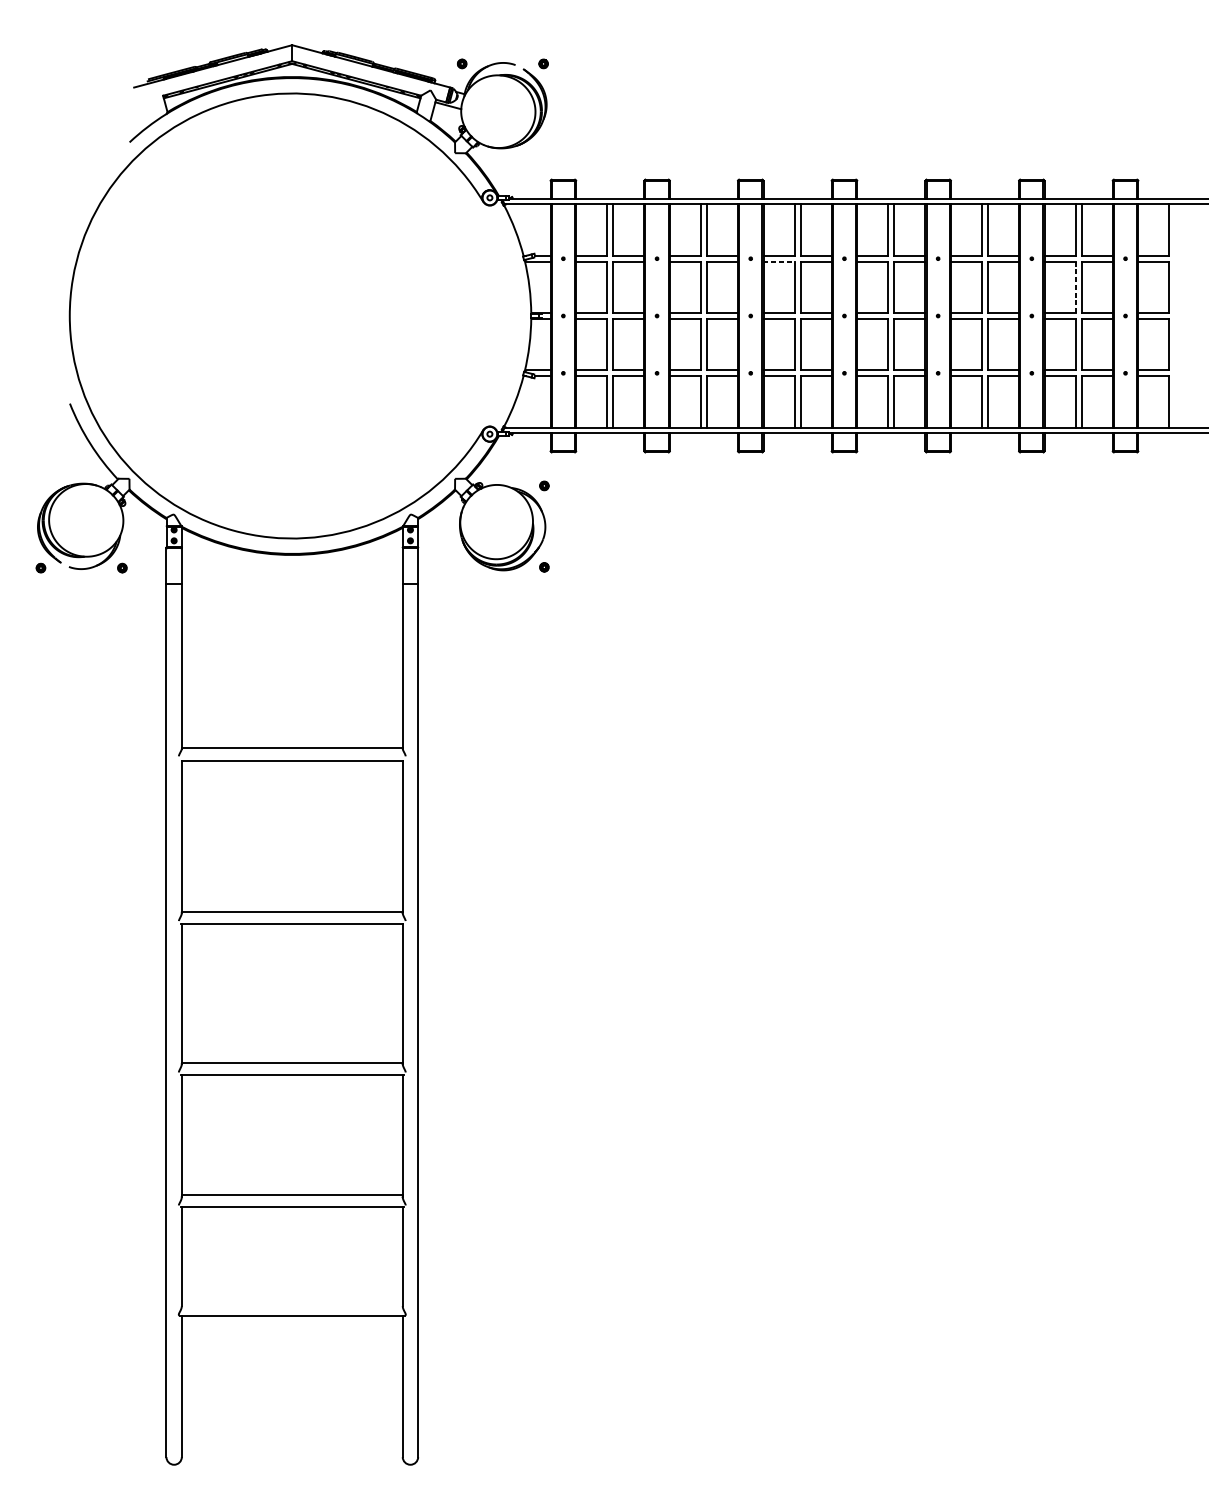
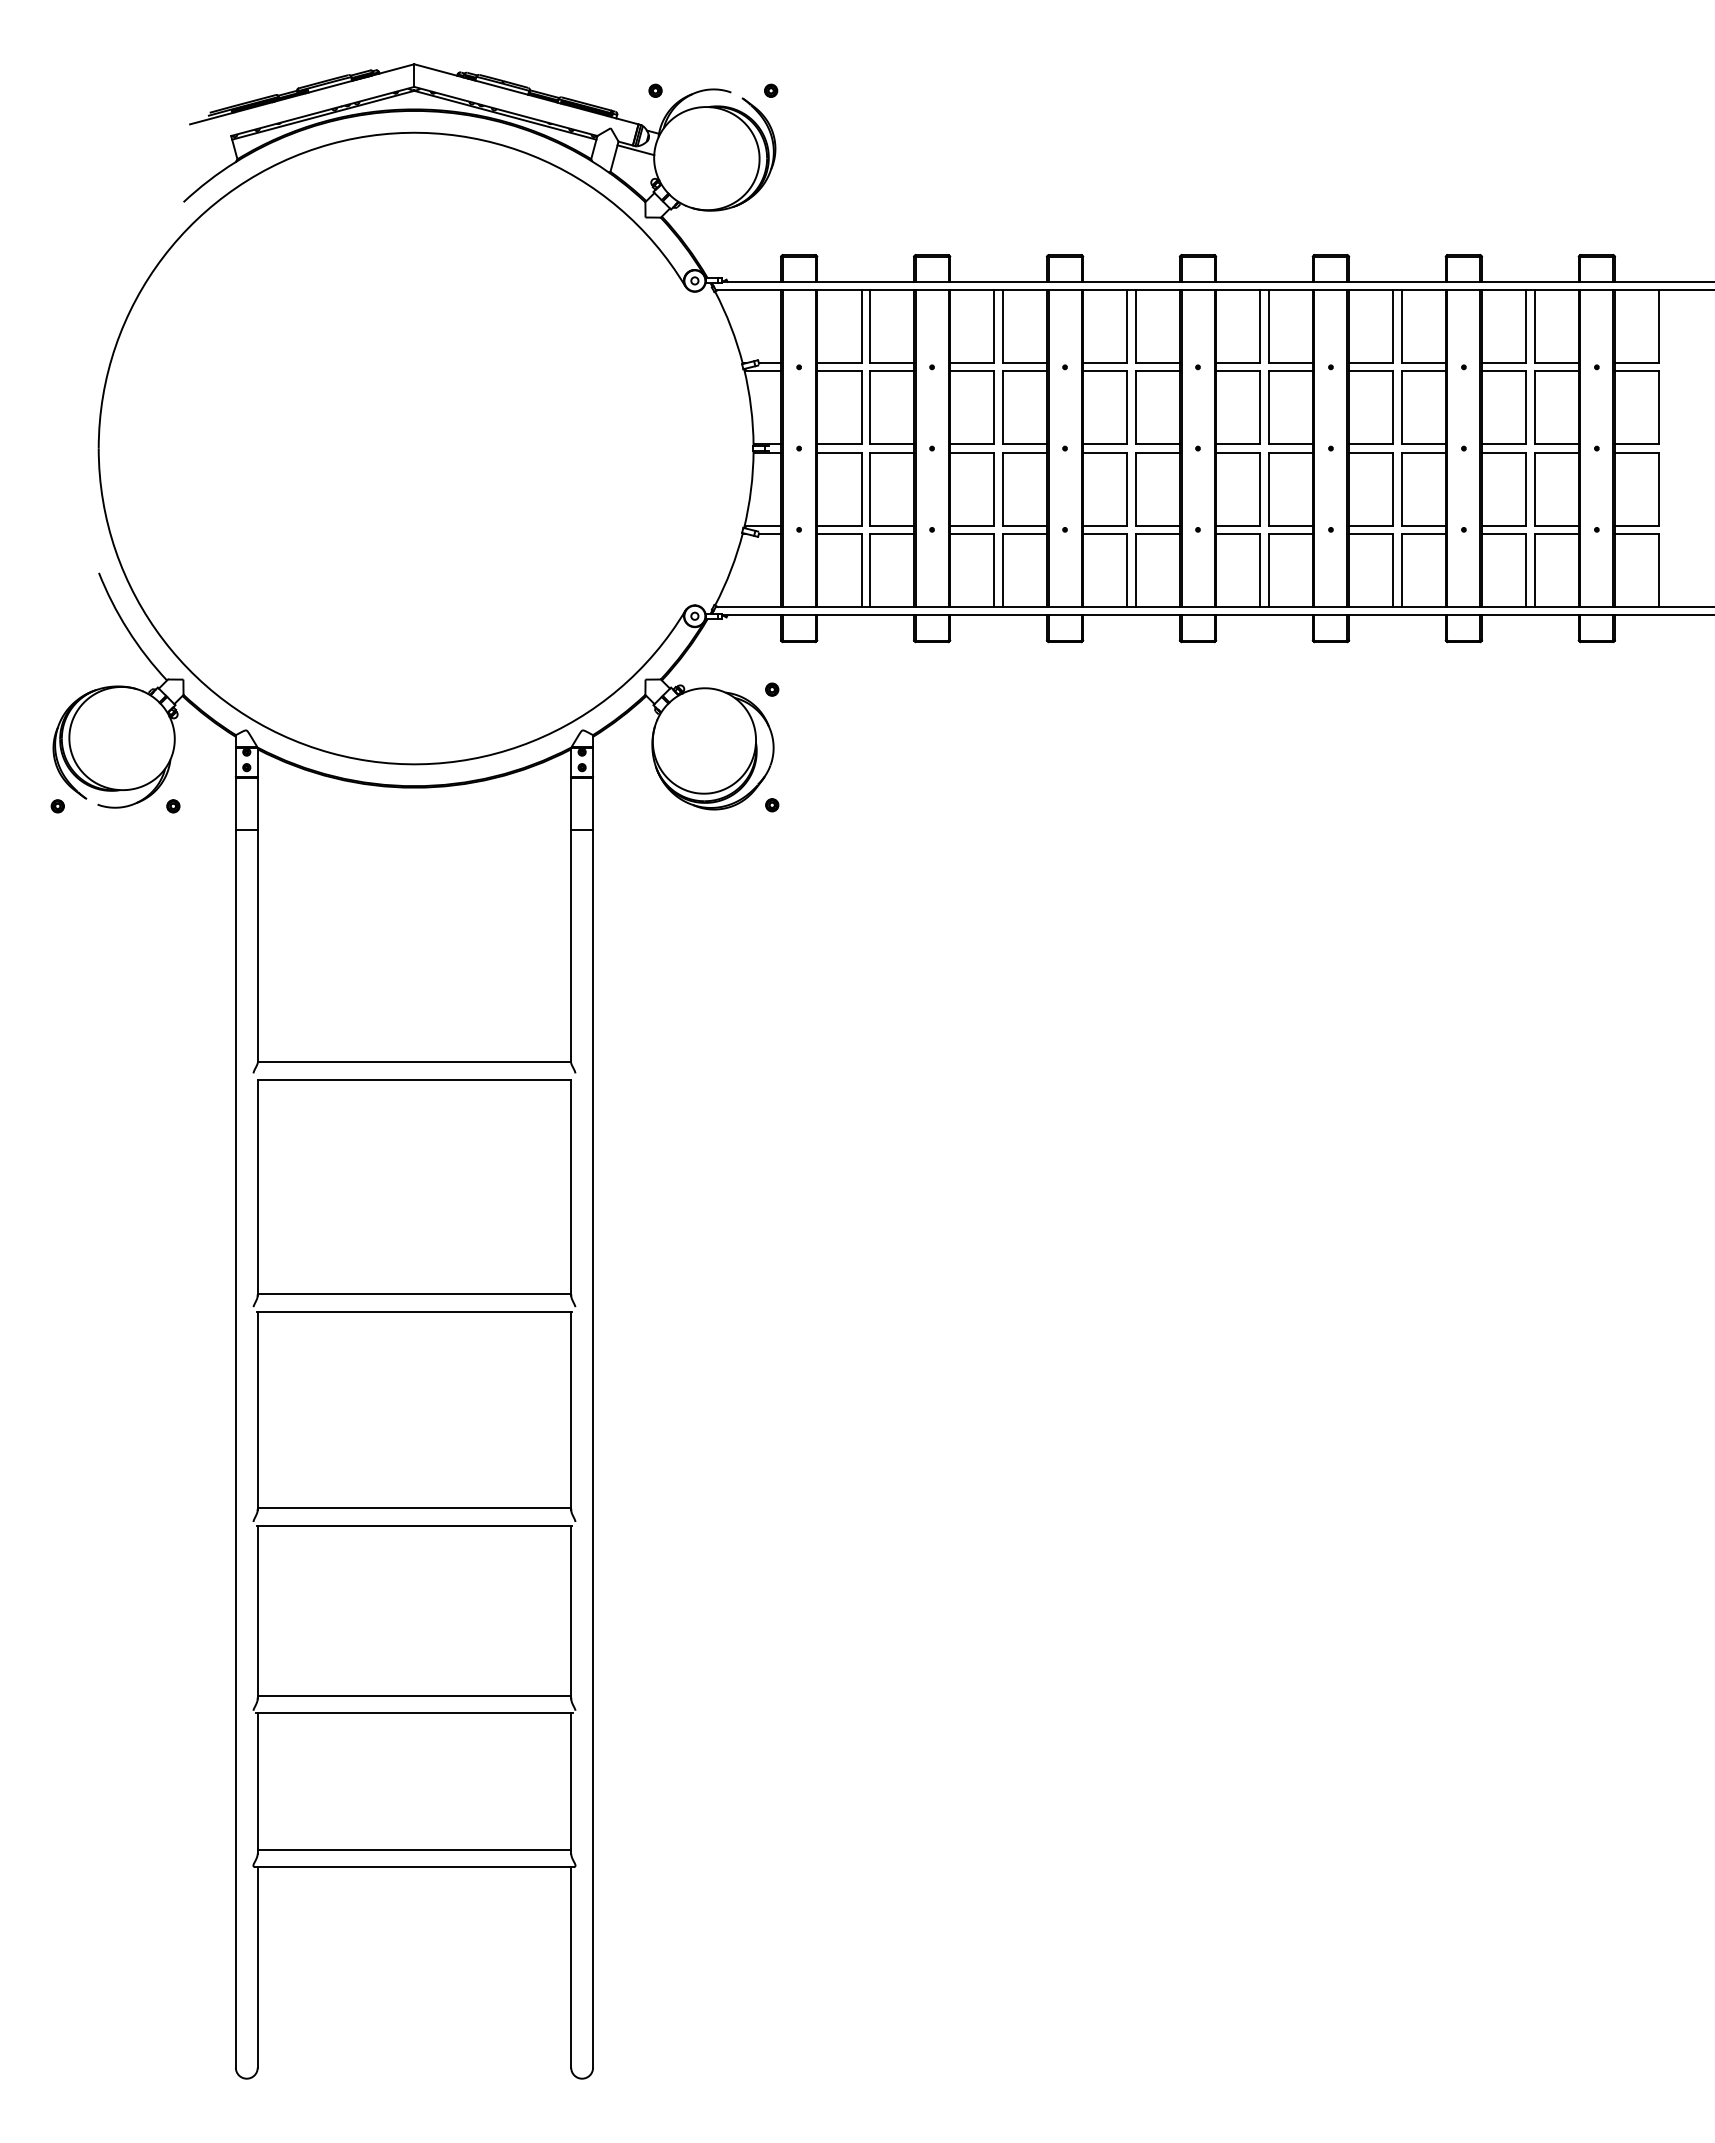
line: (779, 261) -> (1105, 371), dashed -> solid
line: (1075, 287) -> (1526, 407), dashed -> solid
line: (292, 1303) -> (414, 1849), added

